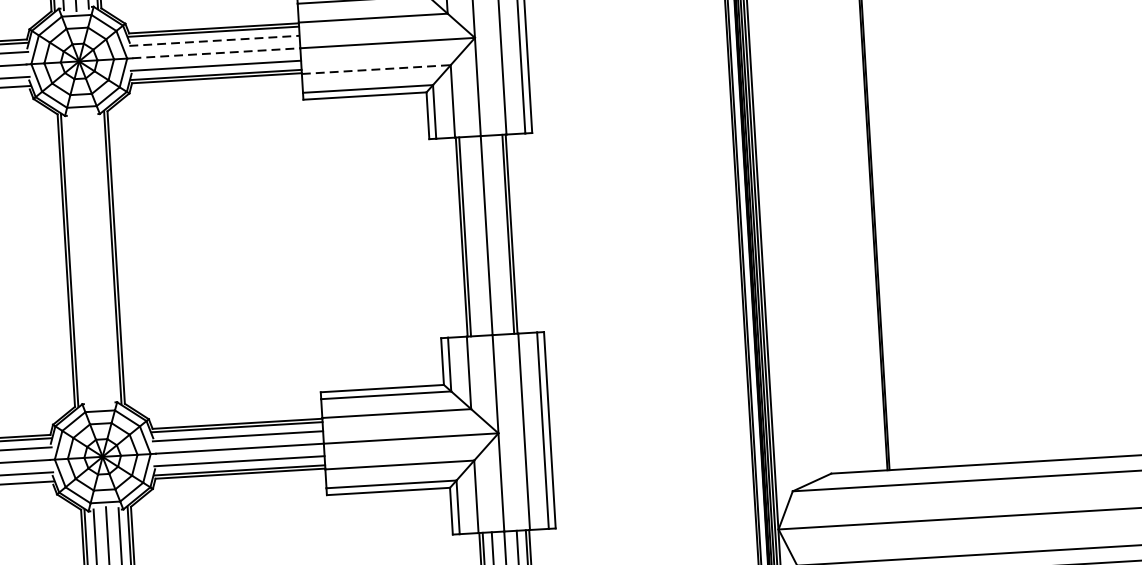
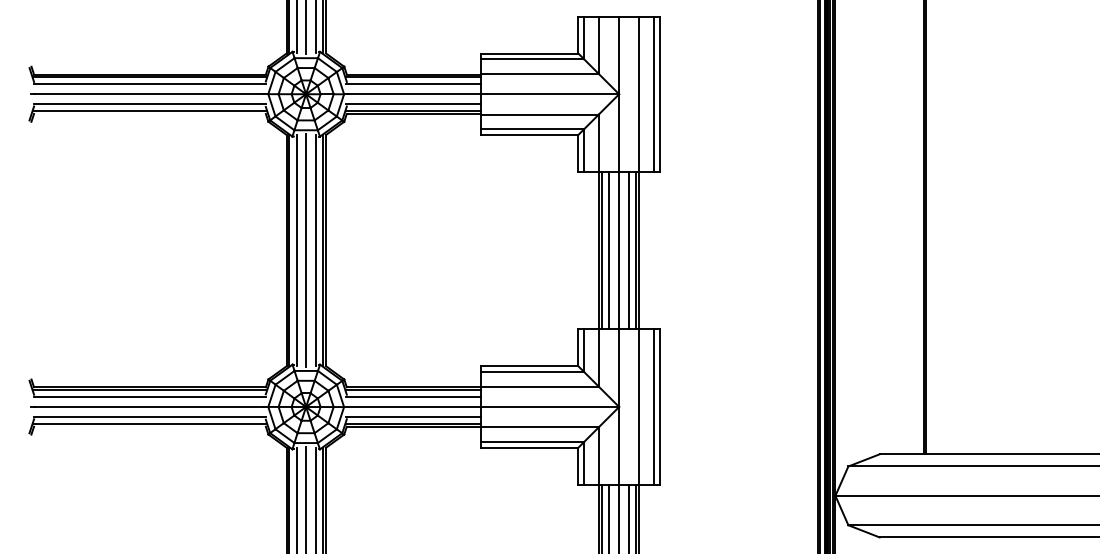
line: (215, 40) -> (414, 84), dashed -> solid
line: (217, 53) -> (415, 94), dashed -> solid
line: (375, 69) -> (539, 114), dashed -> solid
line: (498, 234) -> (628, 250), added
line: (474, 236) -> (609, 250), added
line: (91, 258) -> (306, 250), added
line: (104, 258) -> (316, 250), added
line: (78, 259) -> (296, 250), added

